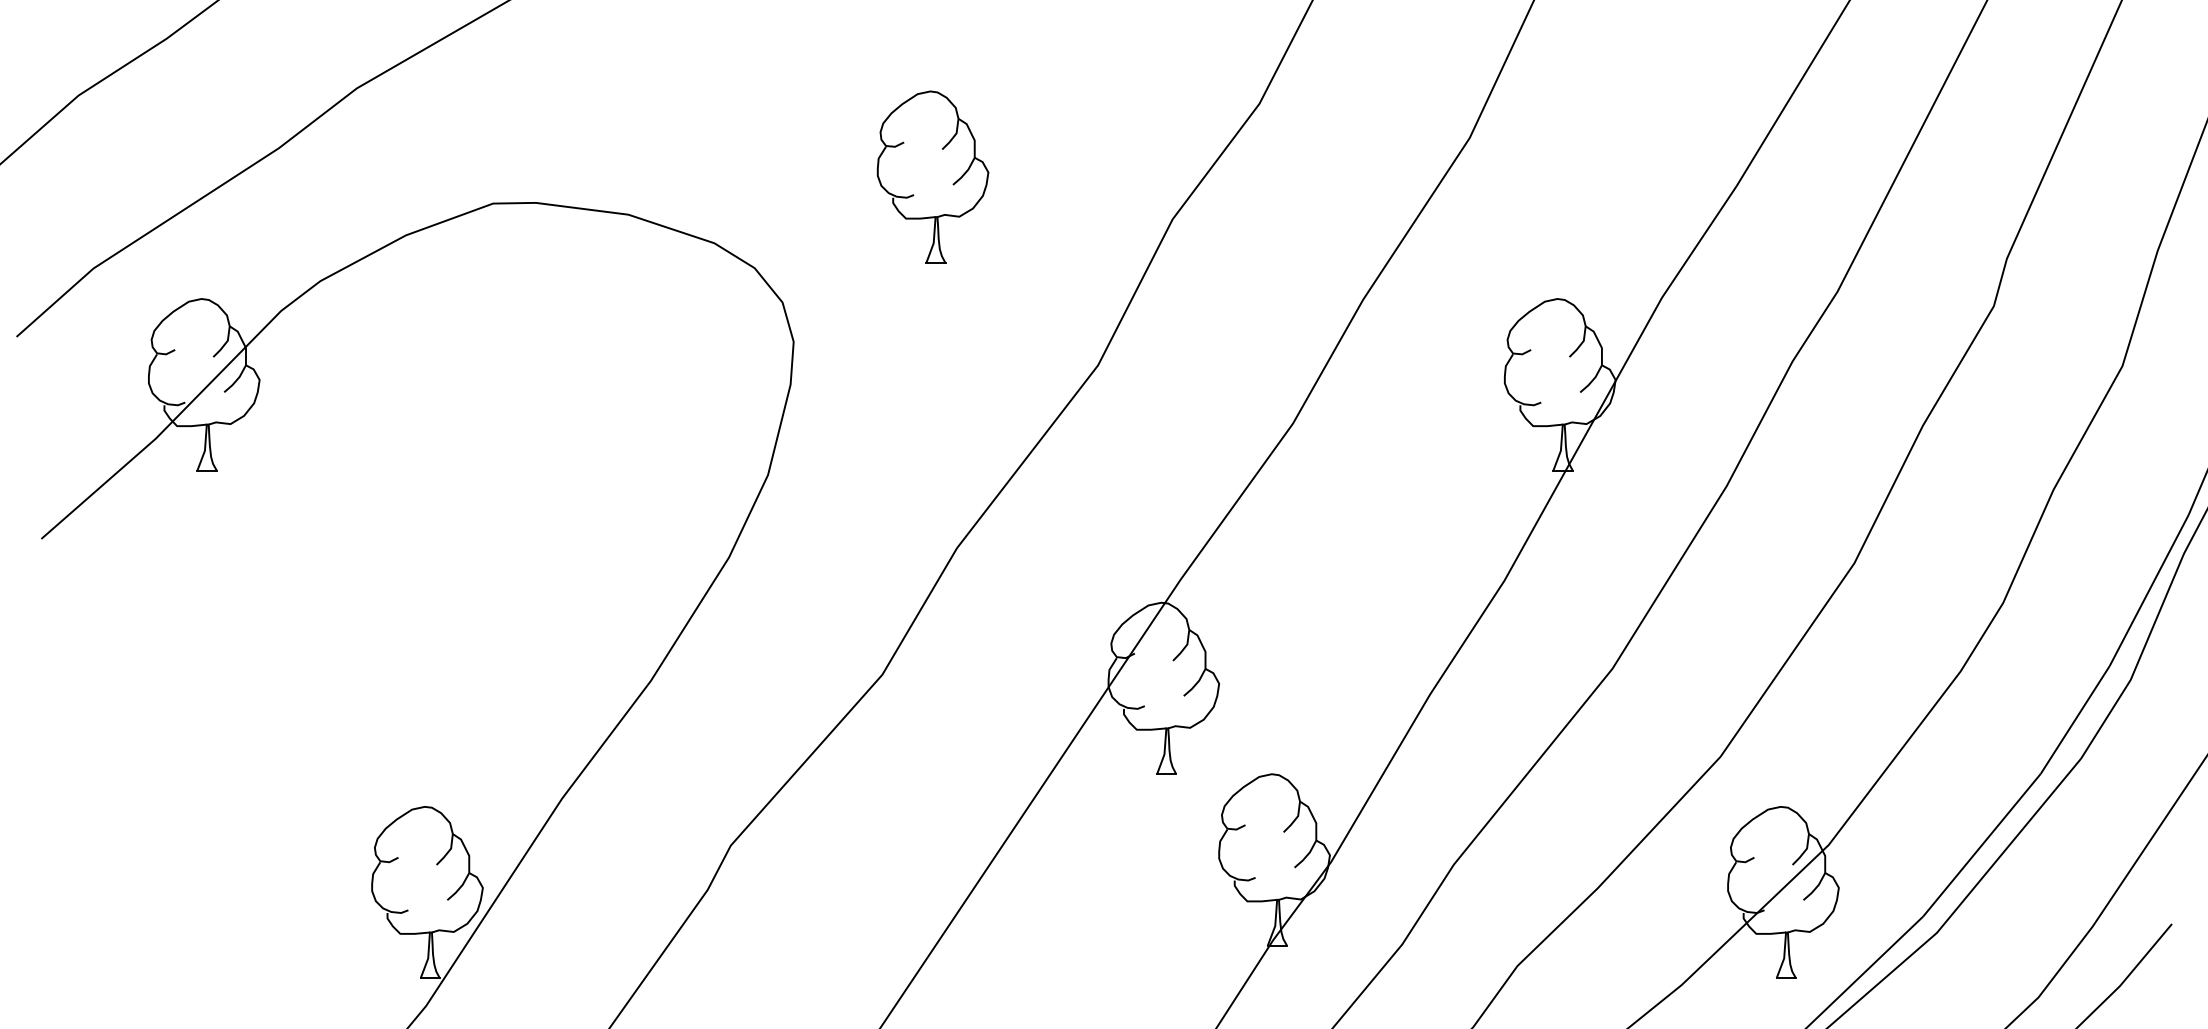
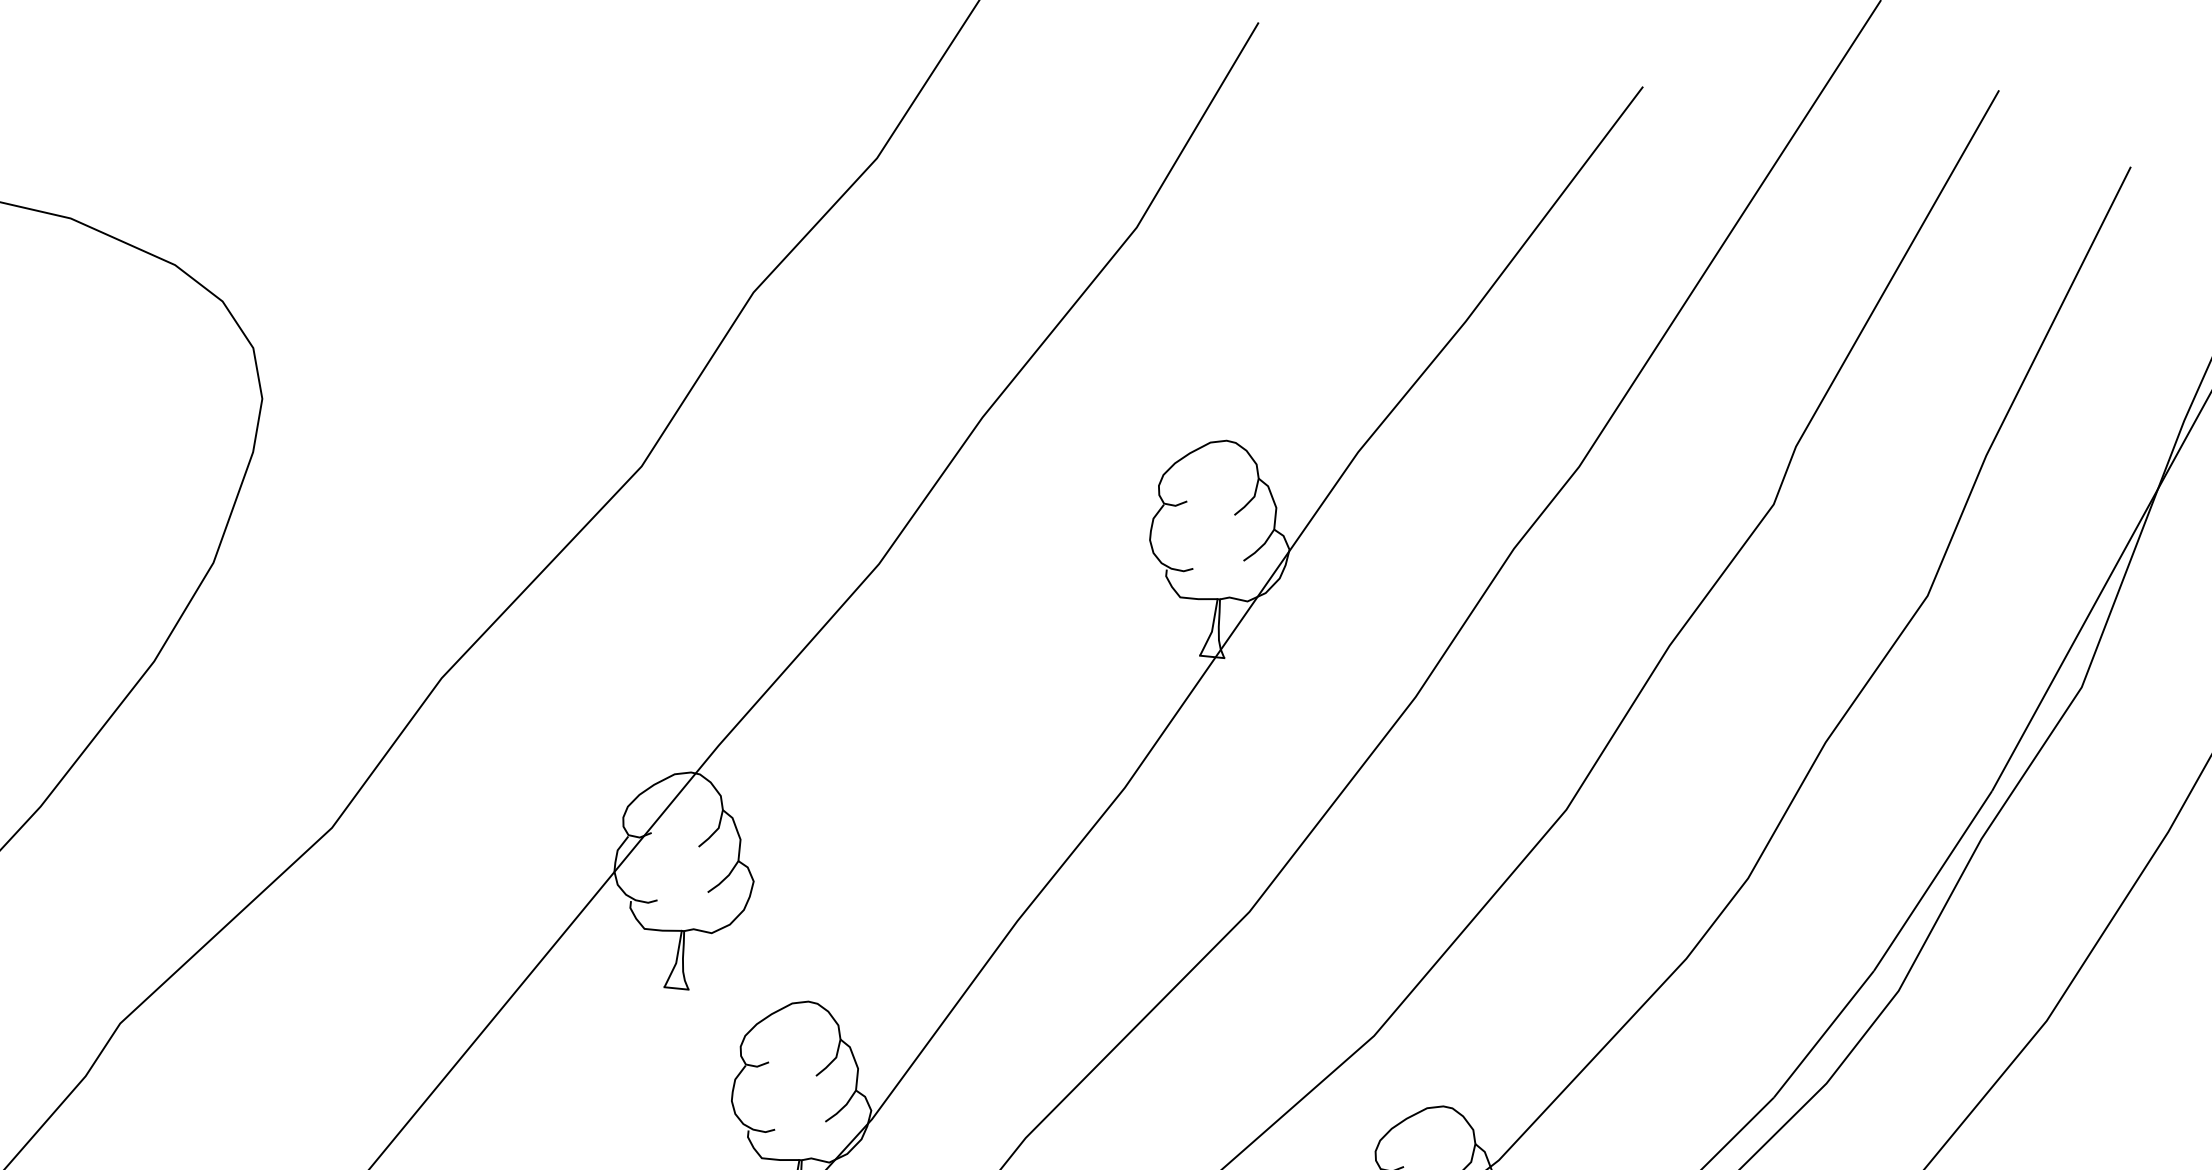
part: (932, 176) -> (457, 208), removed

